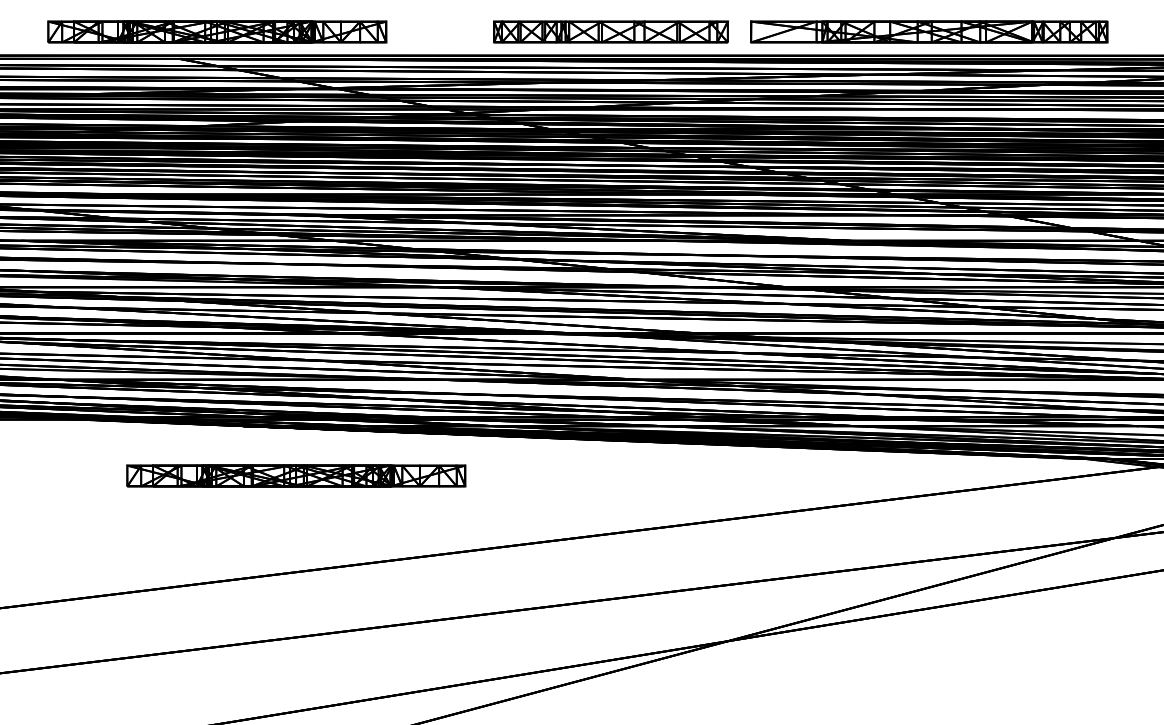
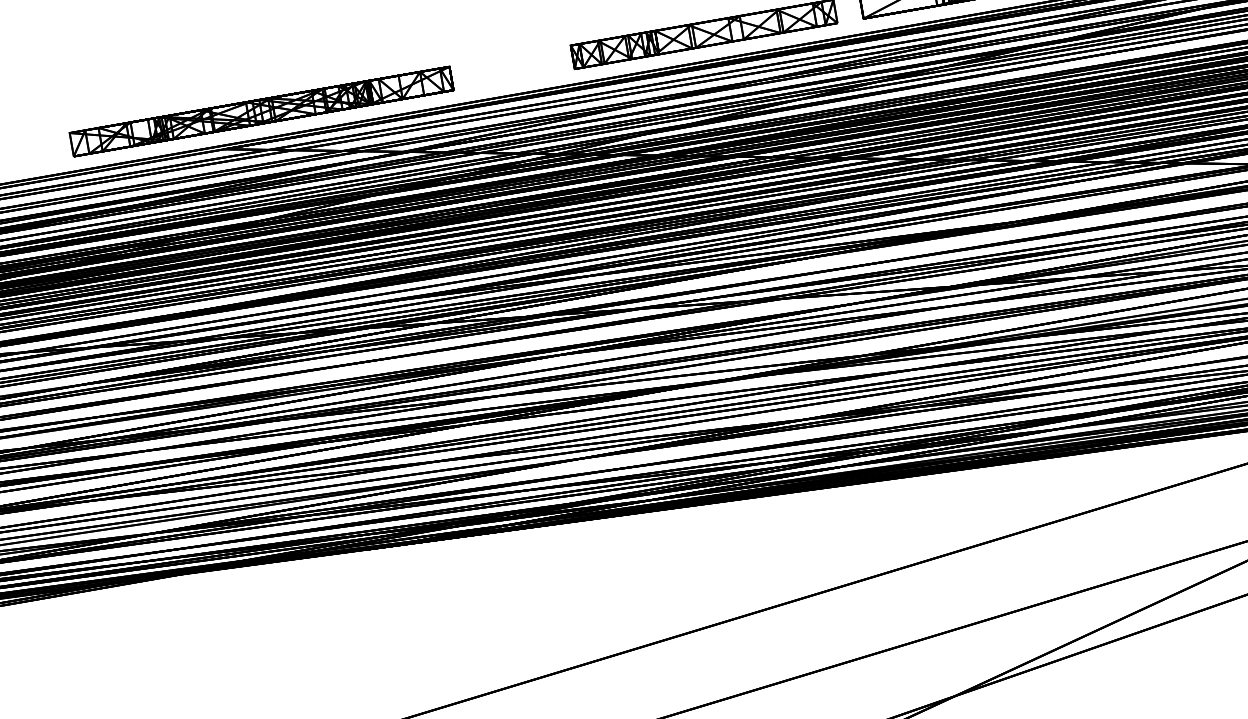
part: (296, 475) -> (437, 594), removed

